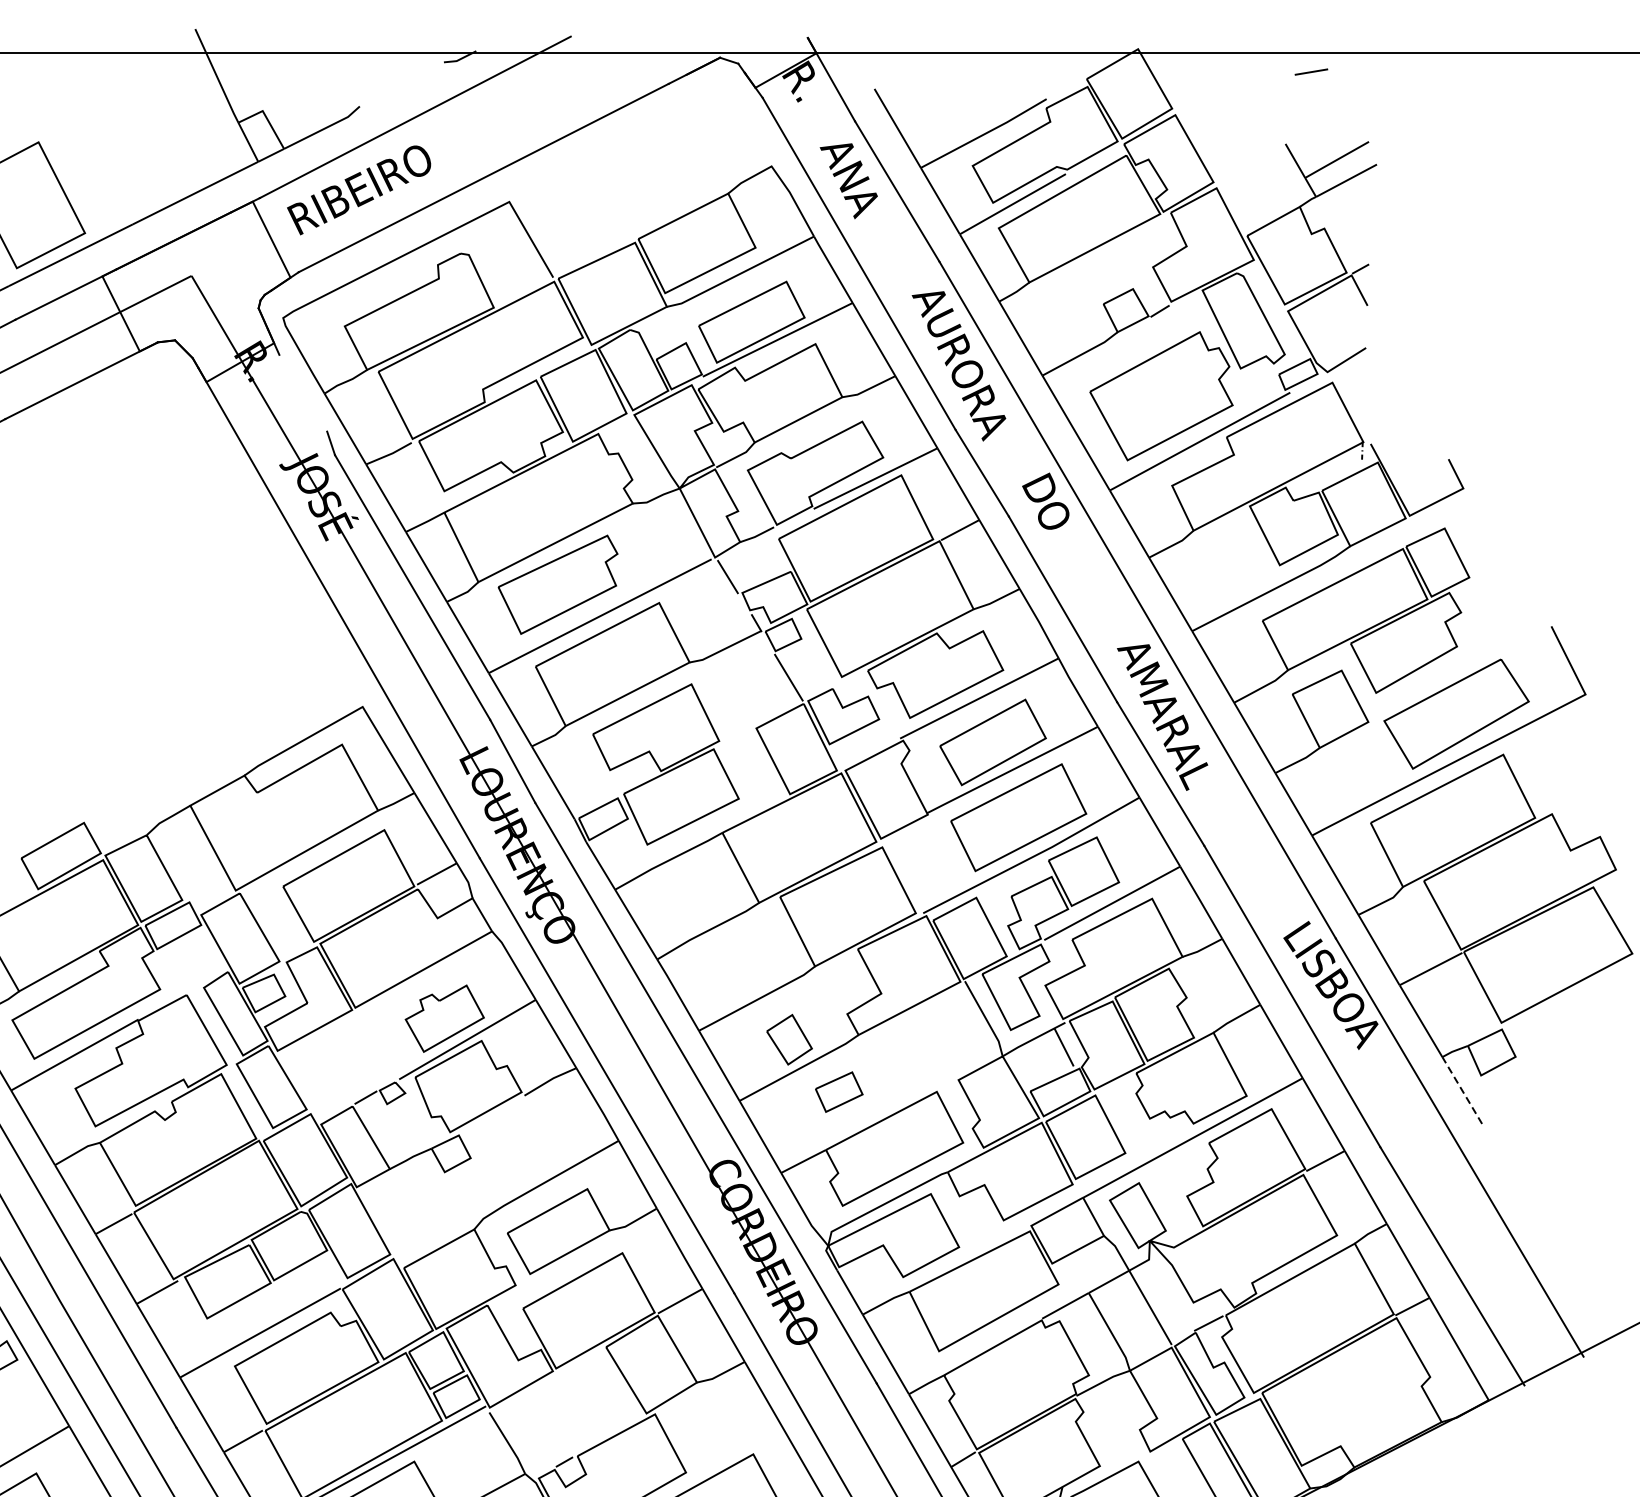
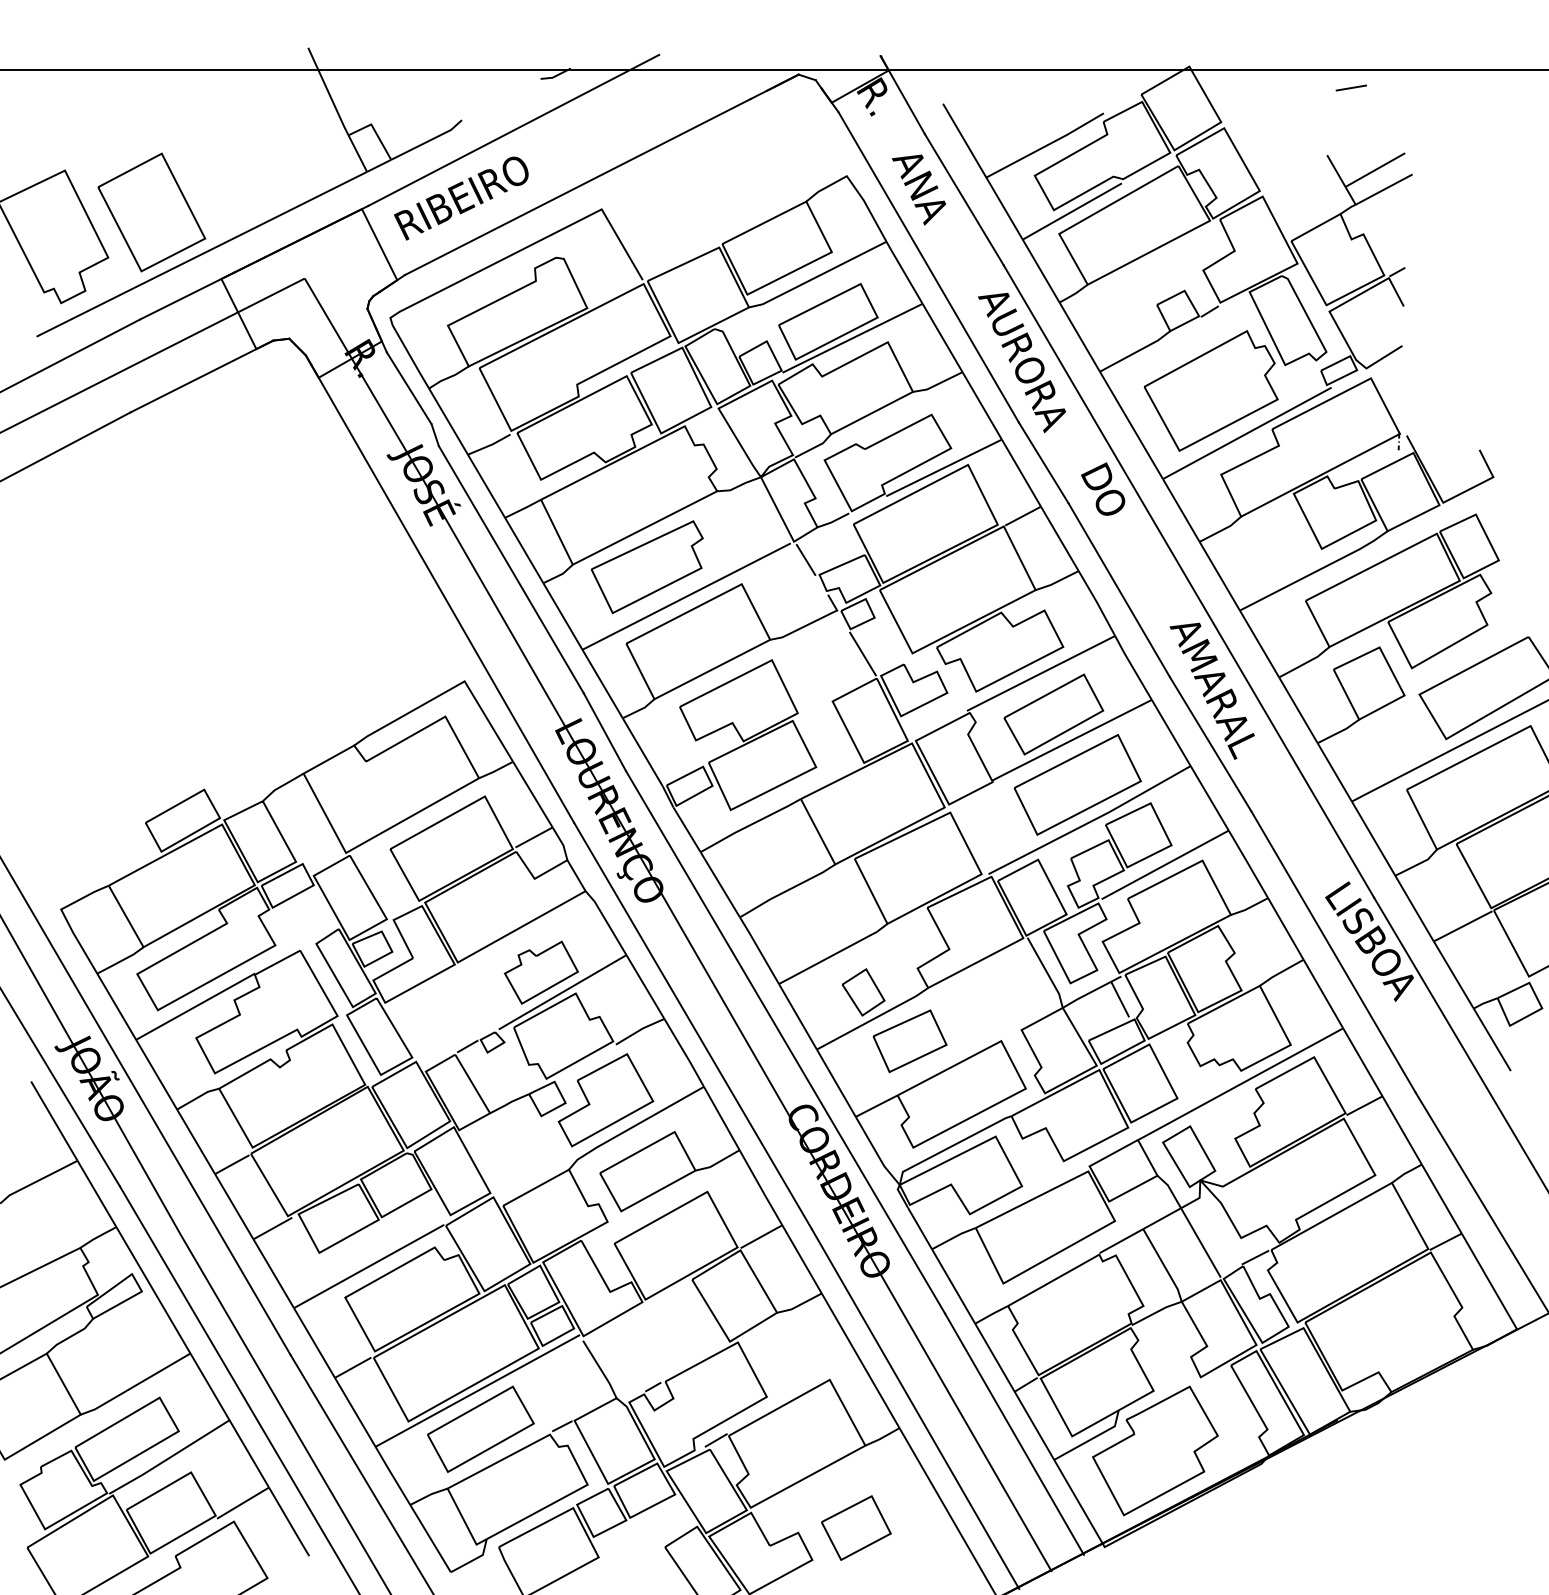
line: (302, 393) -> (408, 388), added
line: (1462, 1090) -> (1492, 1039), dashed -> solid
part: (838, 1092) -> (909, 1041), size x1.67
part: (513, 1155) -> (605, 1100), added

